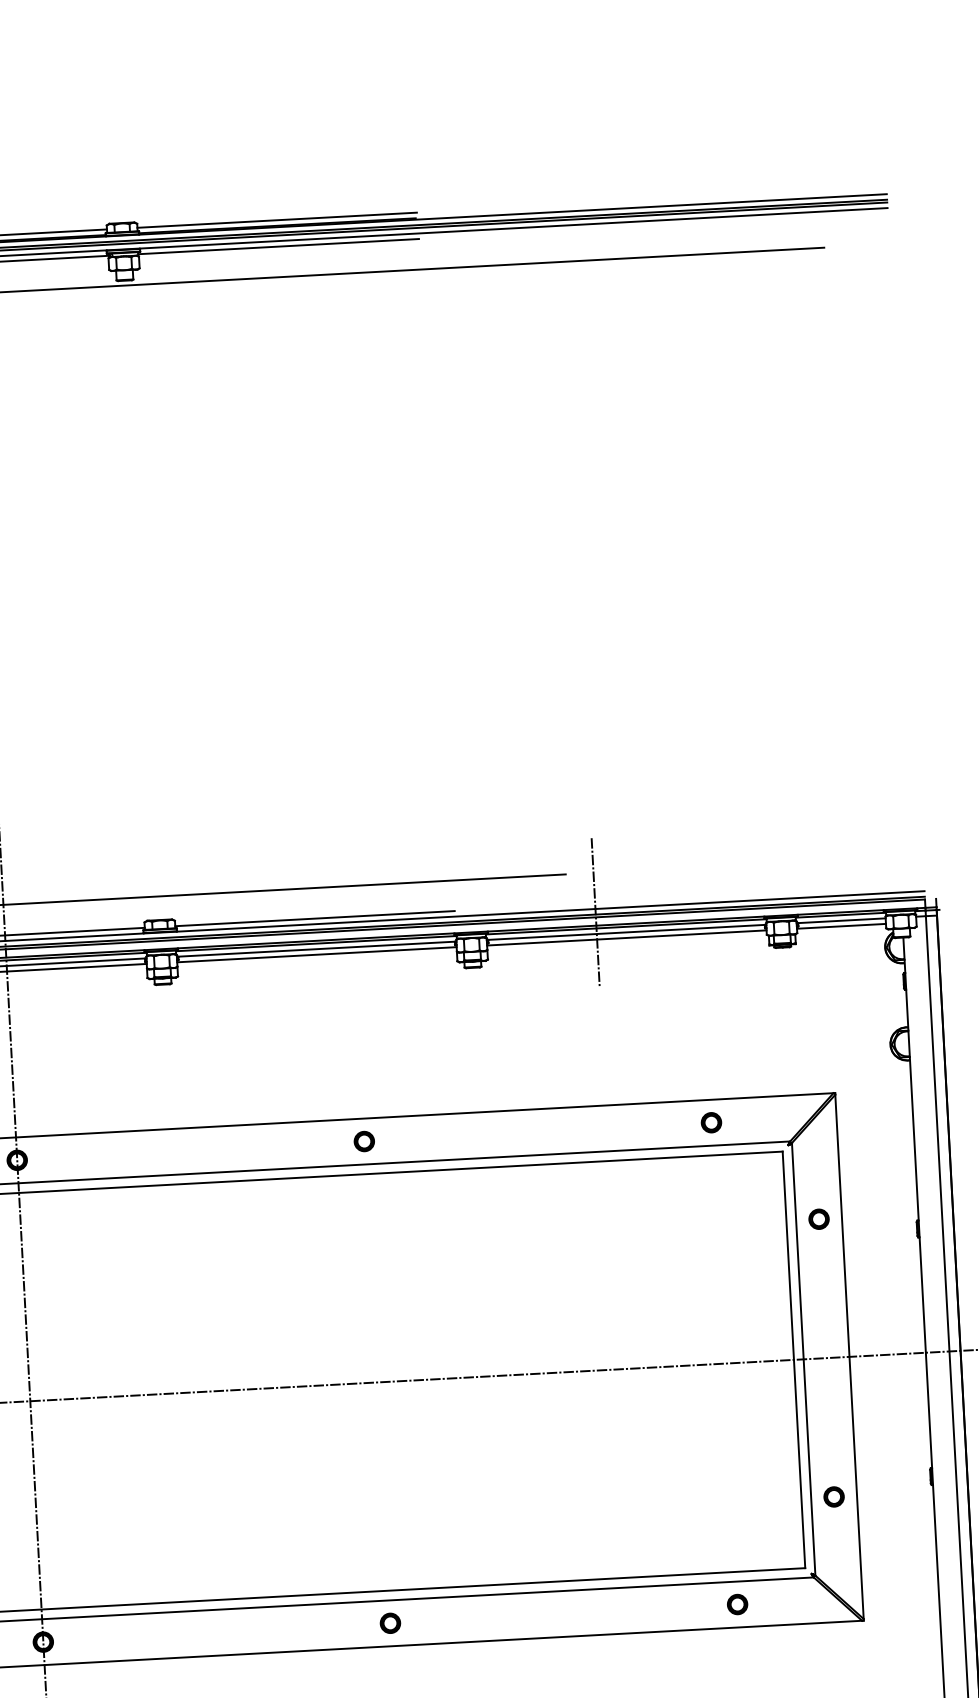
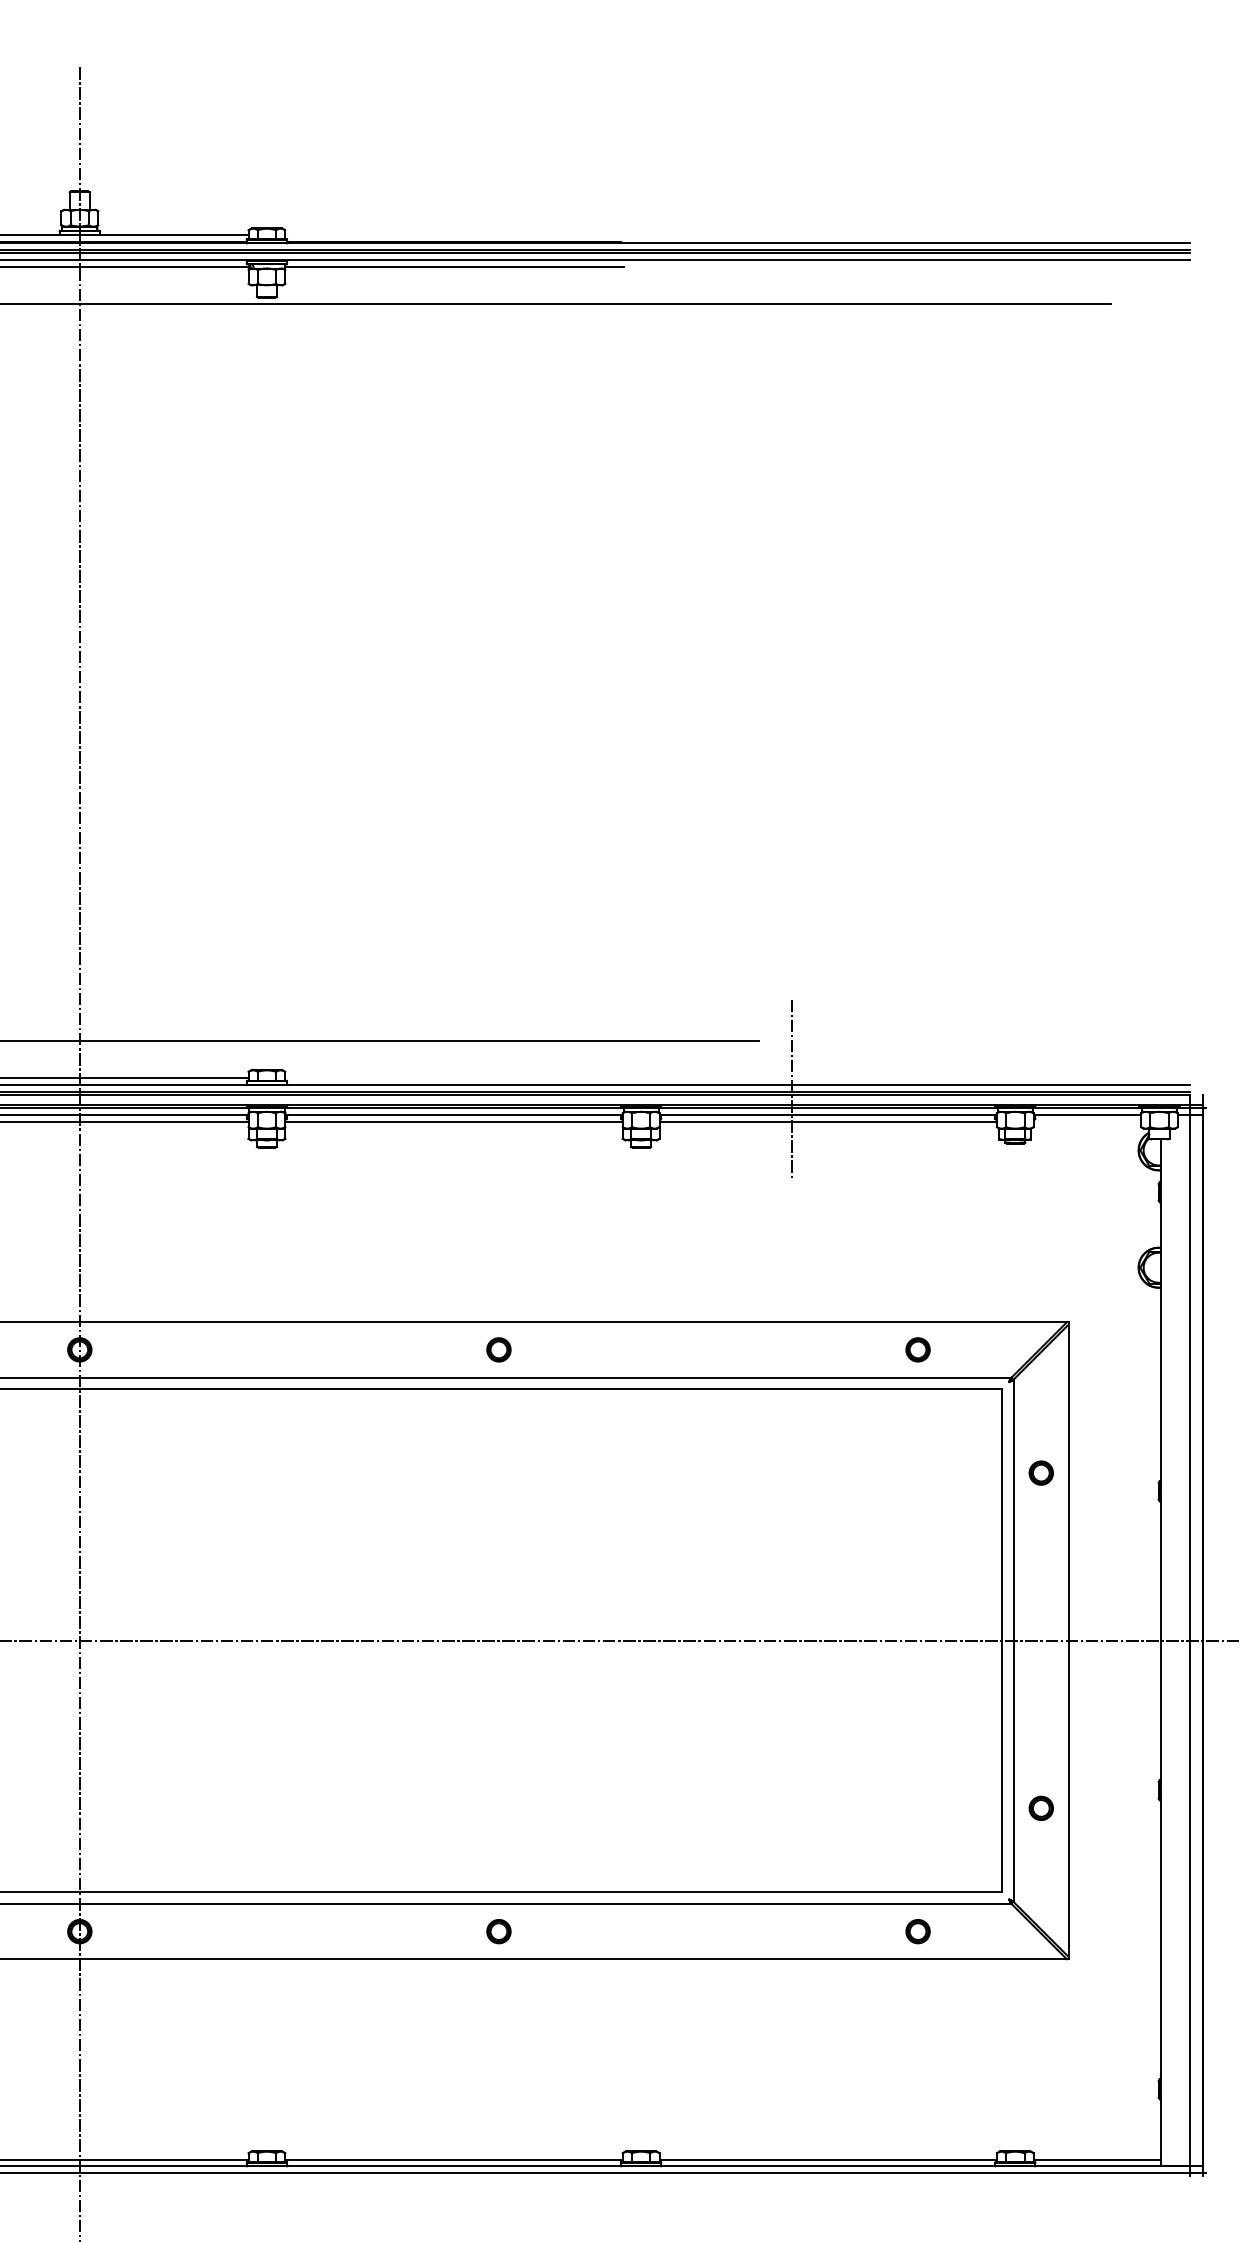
line: (276, 220) -> (453, 235), removed
line: (314, 918) -> (453, 1078), removed
line: (841, 926) -> (1087, 1121), removed

